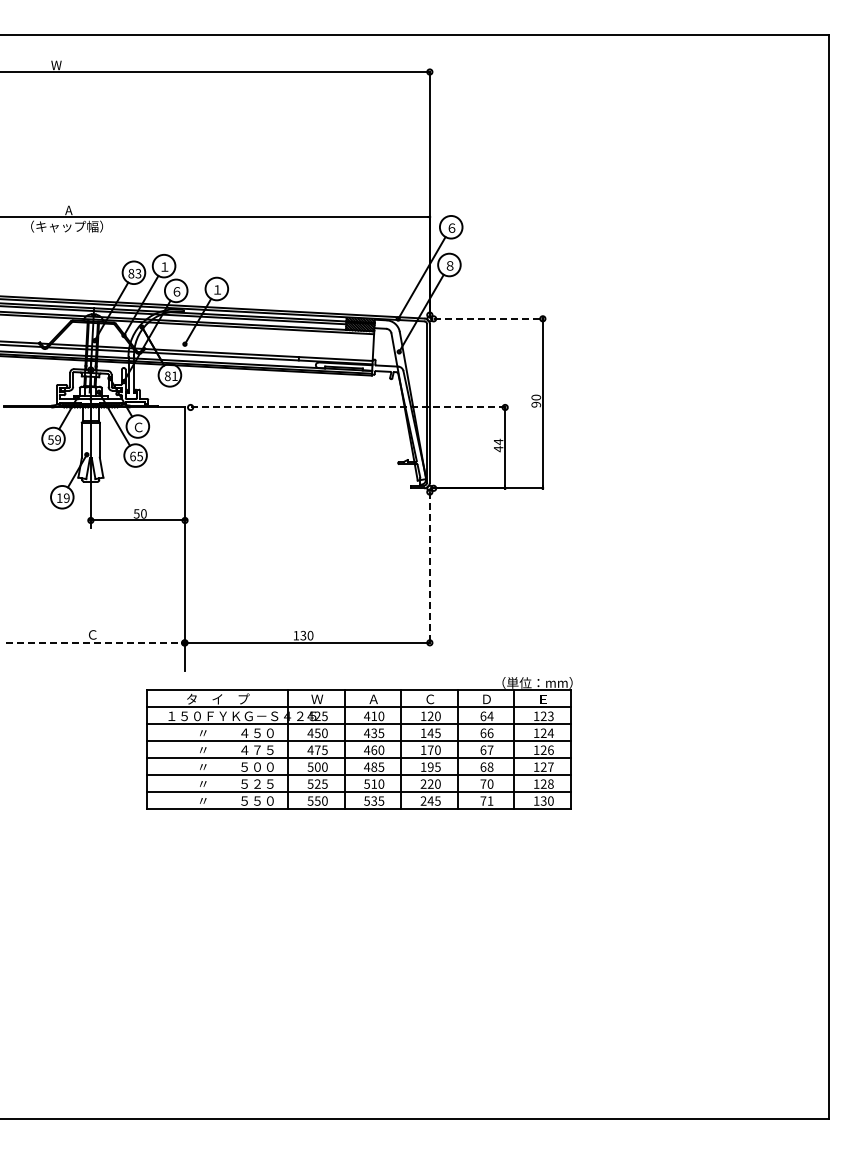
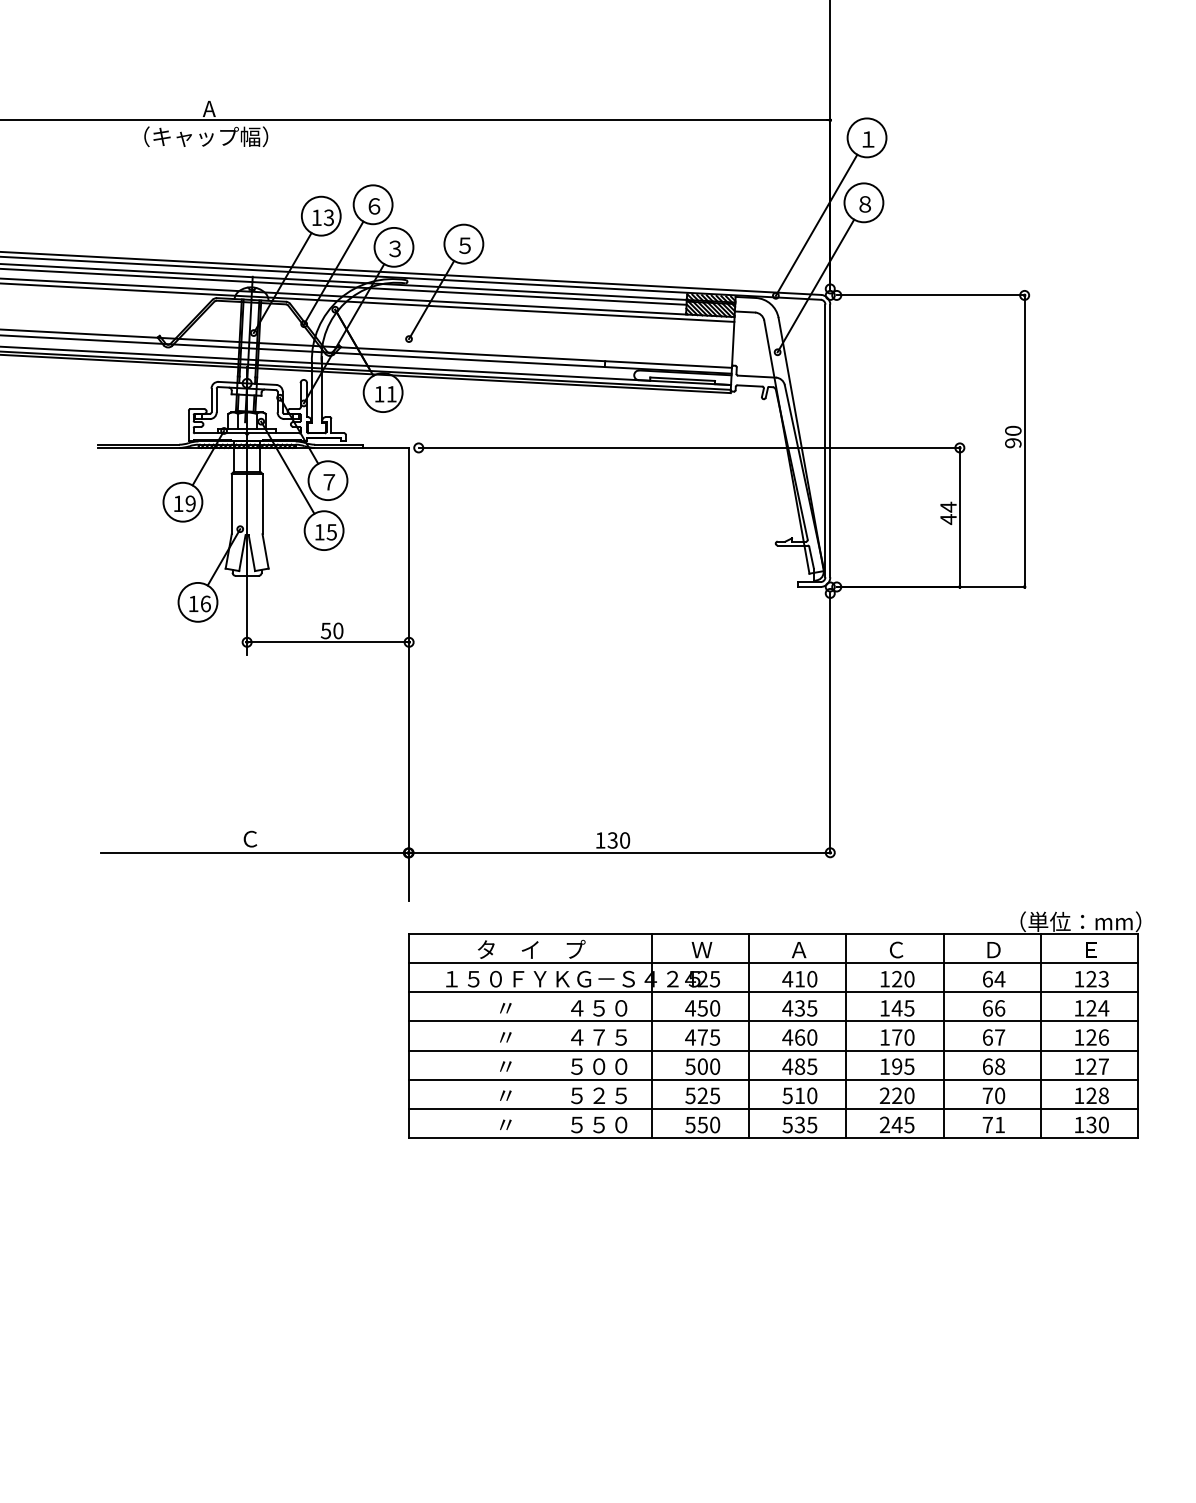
text: (451, 227) -> (867, 138), ６ -> １
text: (164, 266) -> (373, 205), １ -> ６
text: (131, 273) -> (317, 217), 83 -> 13
text: (217, 289) -> (464, 244), １ -> ５
text: (176, 291) -> (394, 248), ６ -> ３
line: (488, 318) -> (931, 294), dashed -> solid
text: (167, 376) -> (378, 394), 81 -> 11
line: (348, 407) -> (690, 447), dashed -> solid
text: (138, 427) -> (329, 482), Ｃ -> ７
text: (50, 439) -> (177, 502), 59 -> 19
text: (132, 456) -> (318, 532), 65 -> 15
text: (66, 497) -> (205, 602), 19 -> 16
line: (429, 567) -> (829, 723), dashed -> solid
line: (96, 642) -> (256, 852), dashed -> solid
part: (359, 743) -> (774, 1025), moved

